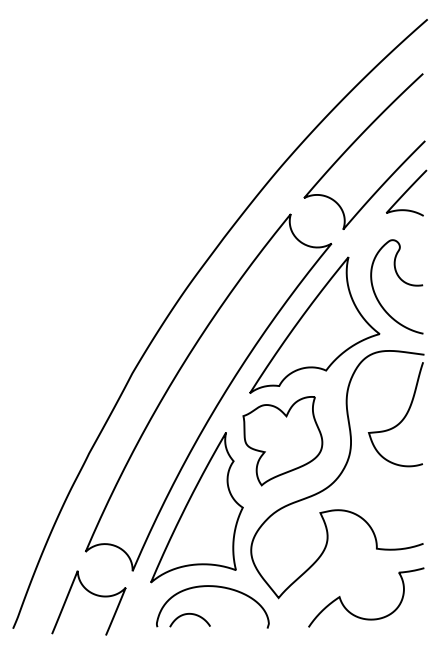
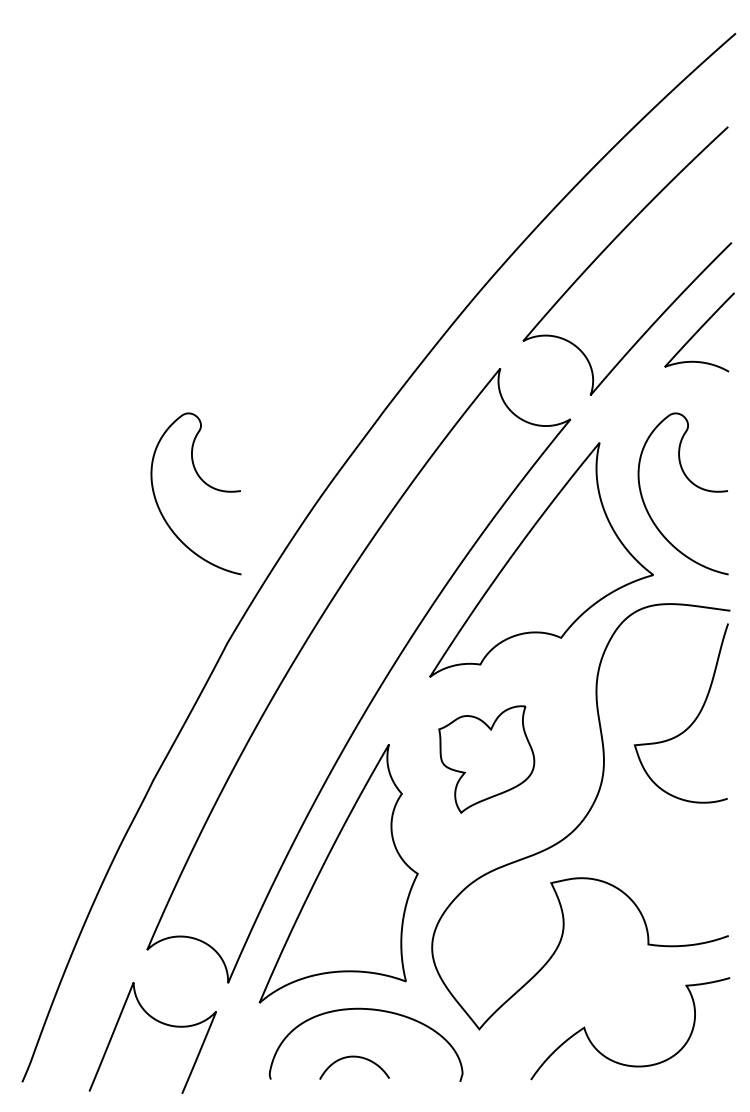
curve: (118, 281) -> (203, 484), added
part: (282, 441) -> (486, 759), size x0.7
curve: (189, 614) -> (353, 1057), moved

